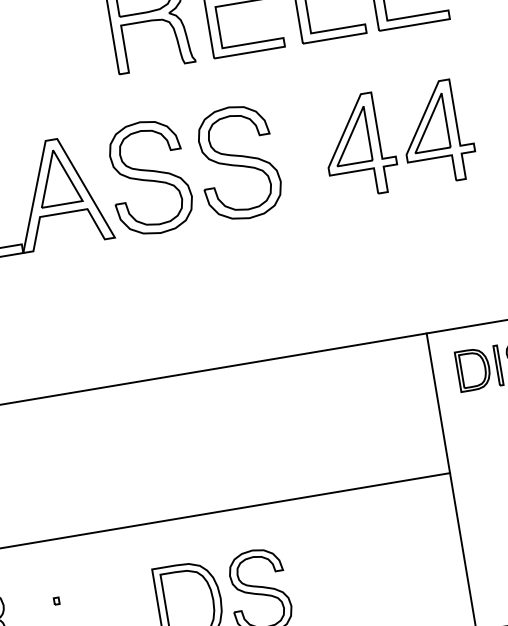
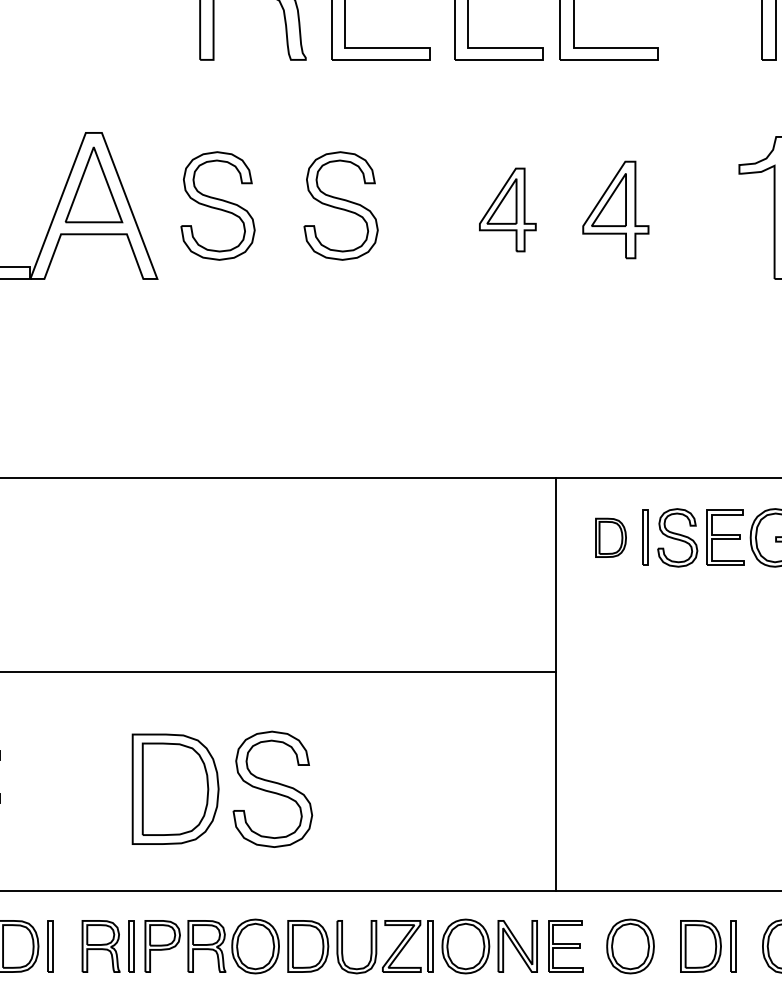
part: (437, 132) -> (615, 209), size x0.7
part: (359, 145) -> (507, 209), size x0.6
part: (238, 162) -> (340, 205), size x0.7
part: (149, 177) -> (217, 205), size x0.7
part: (473, 369) -> (610, 537), size x0.7

